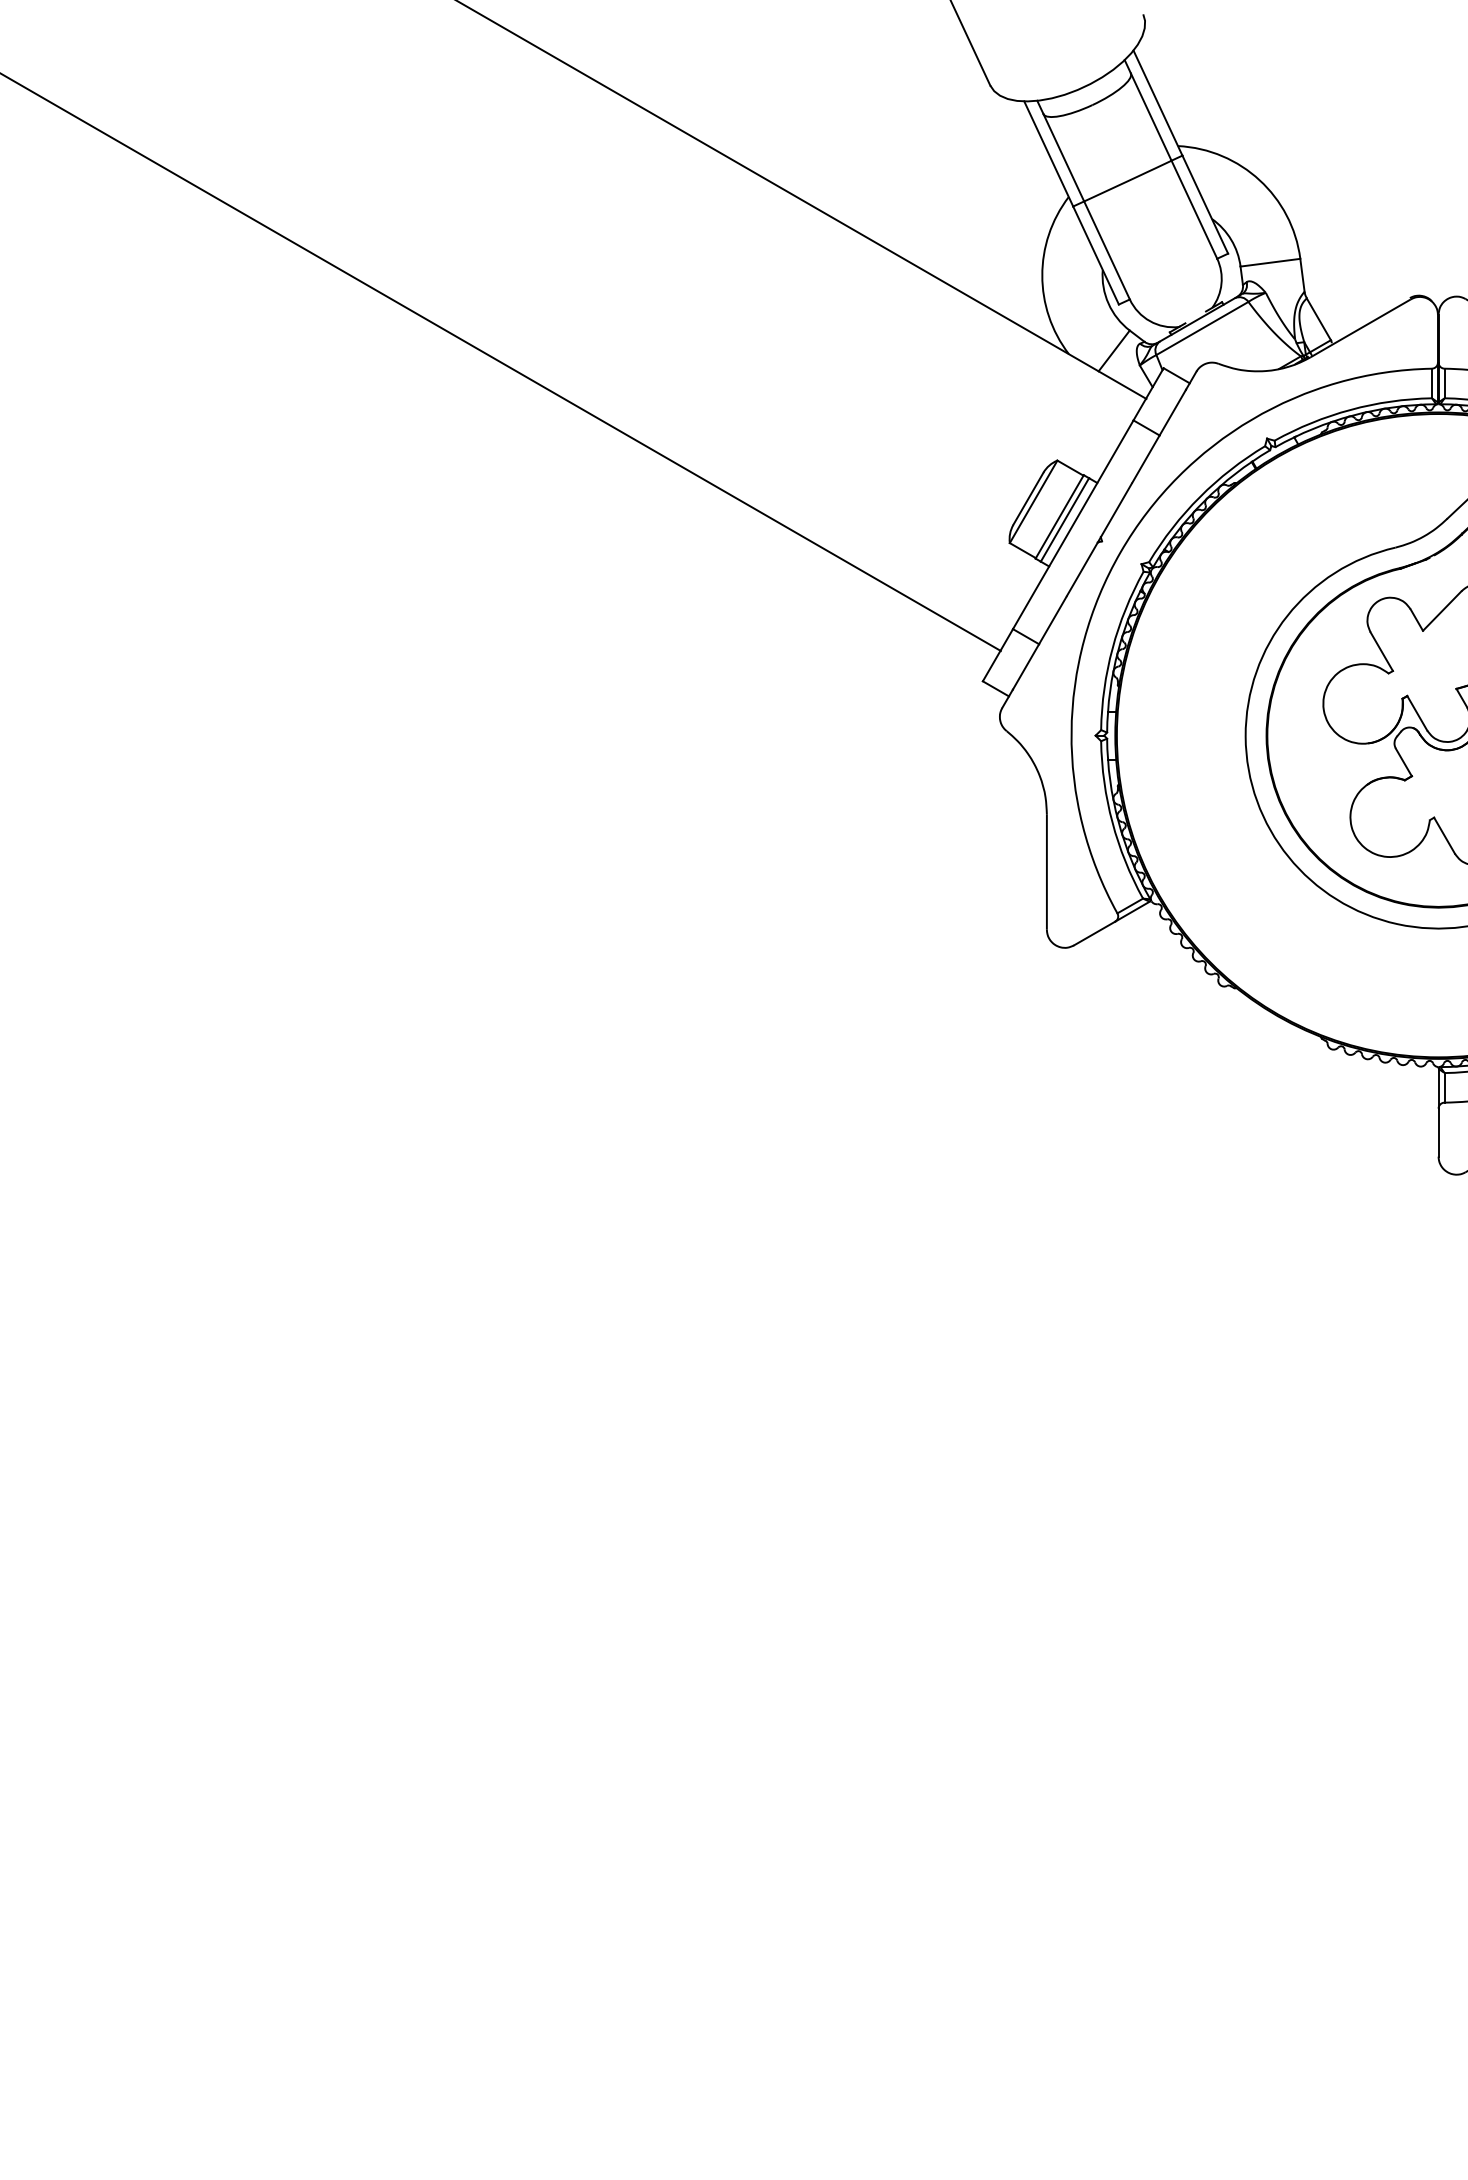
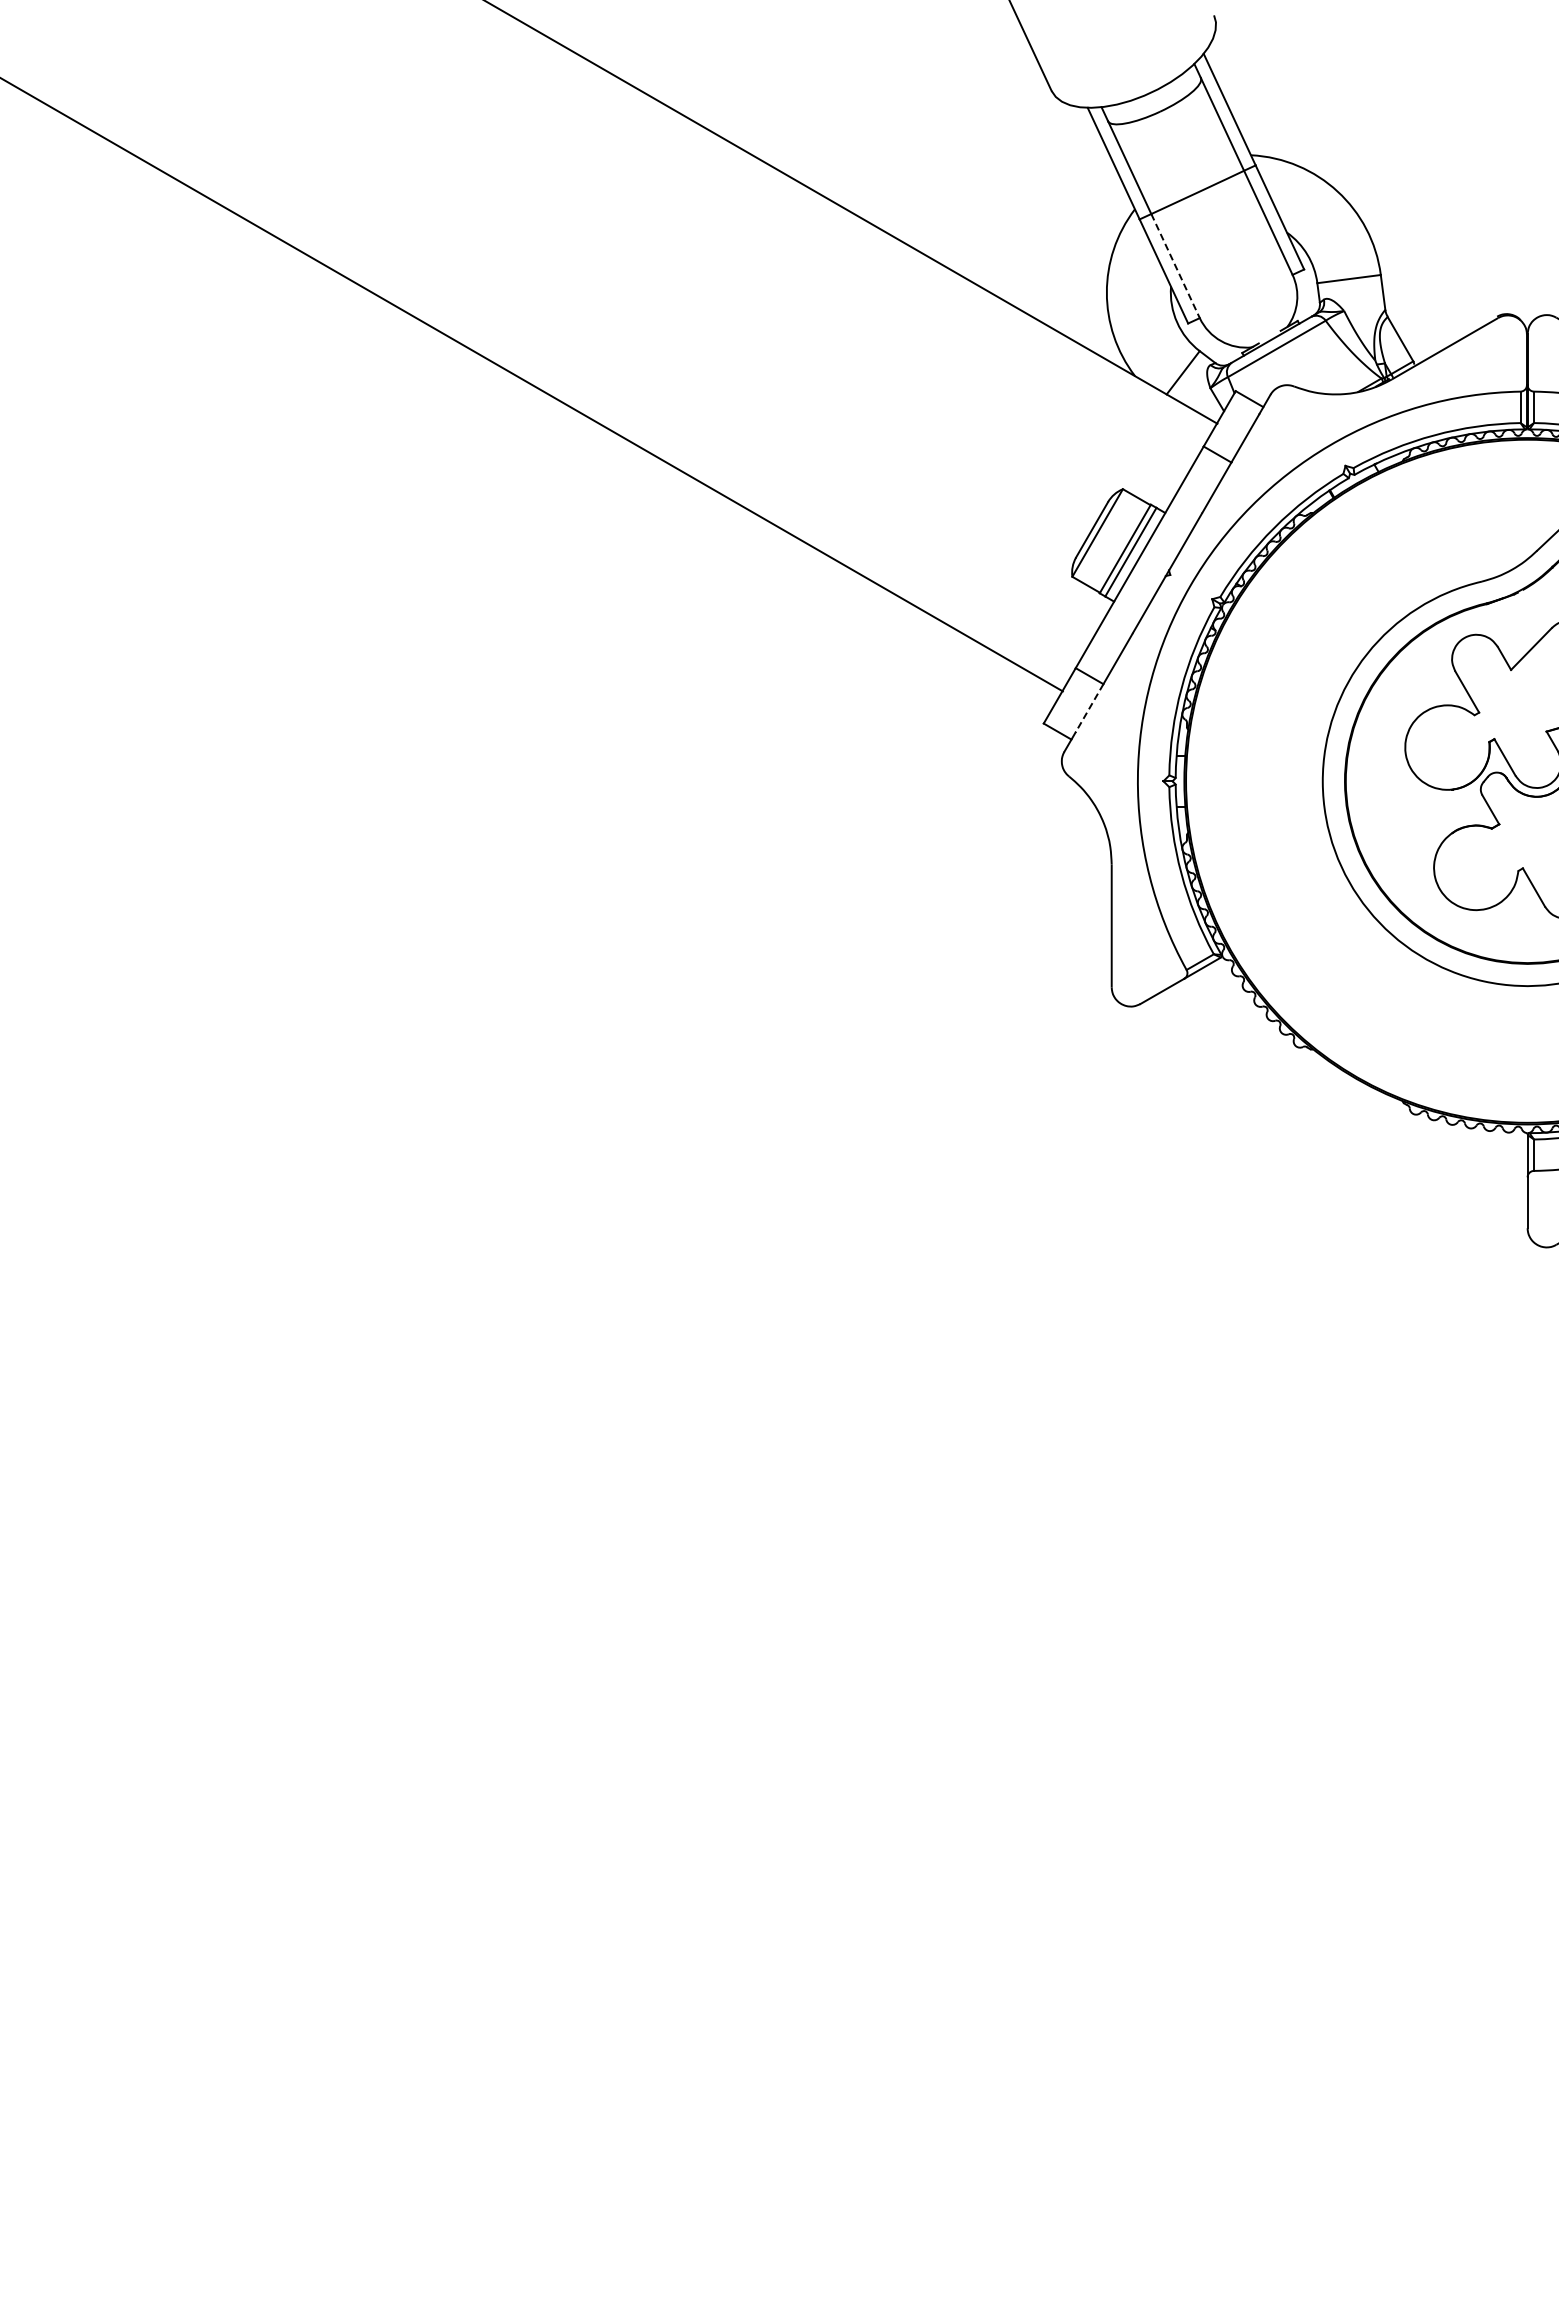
line: (1106, 250) -> (1175, 266), solid -> dashed
line: (1025, 667) -> (1089, 708), solid -> dashed

